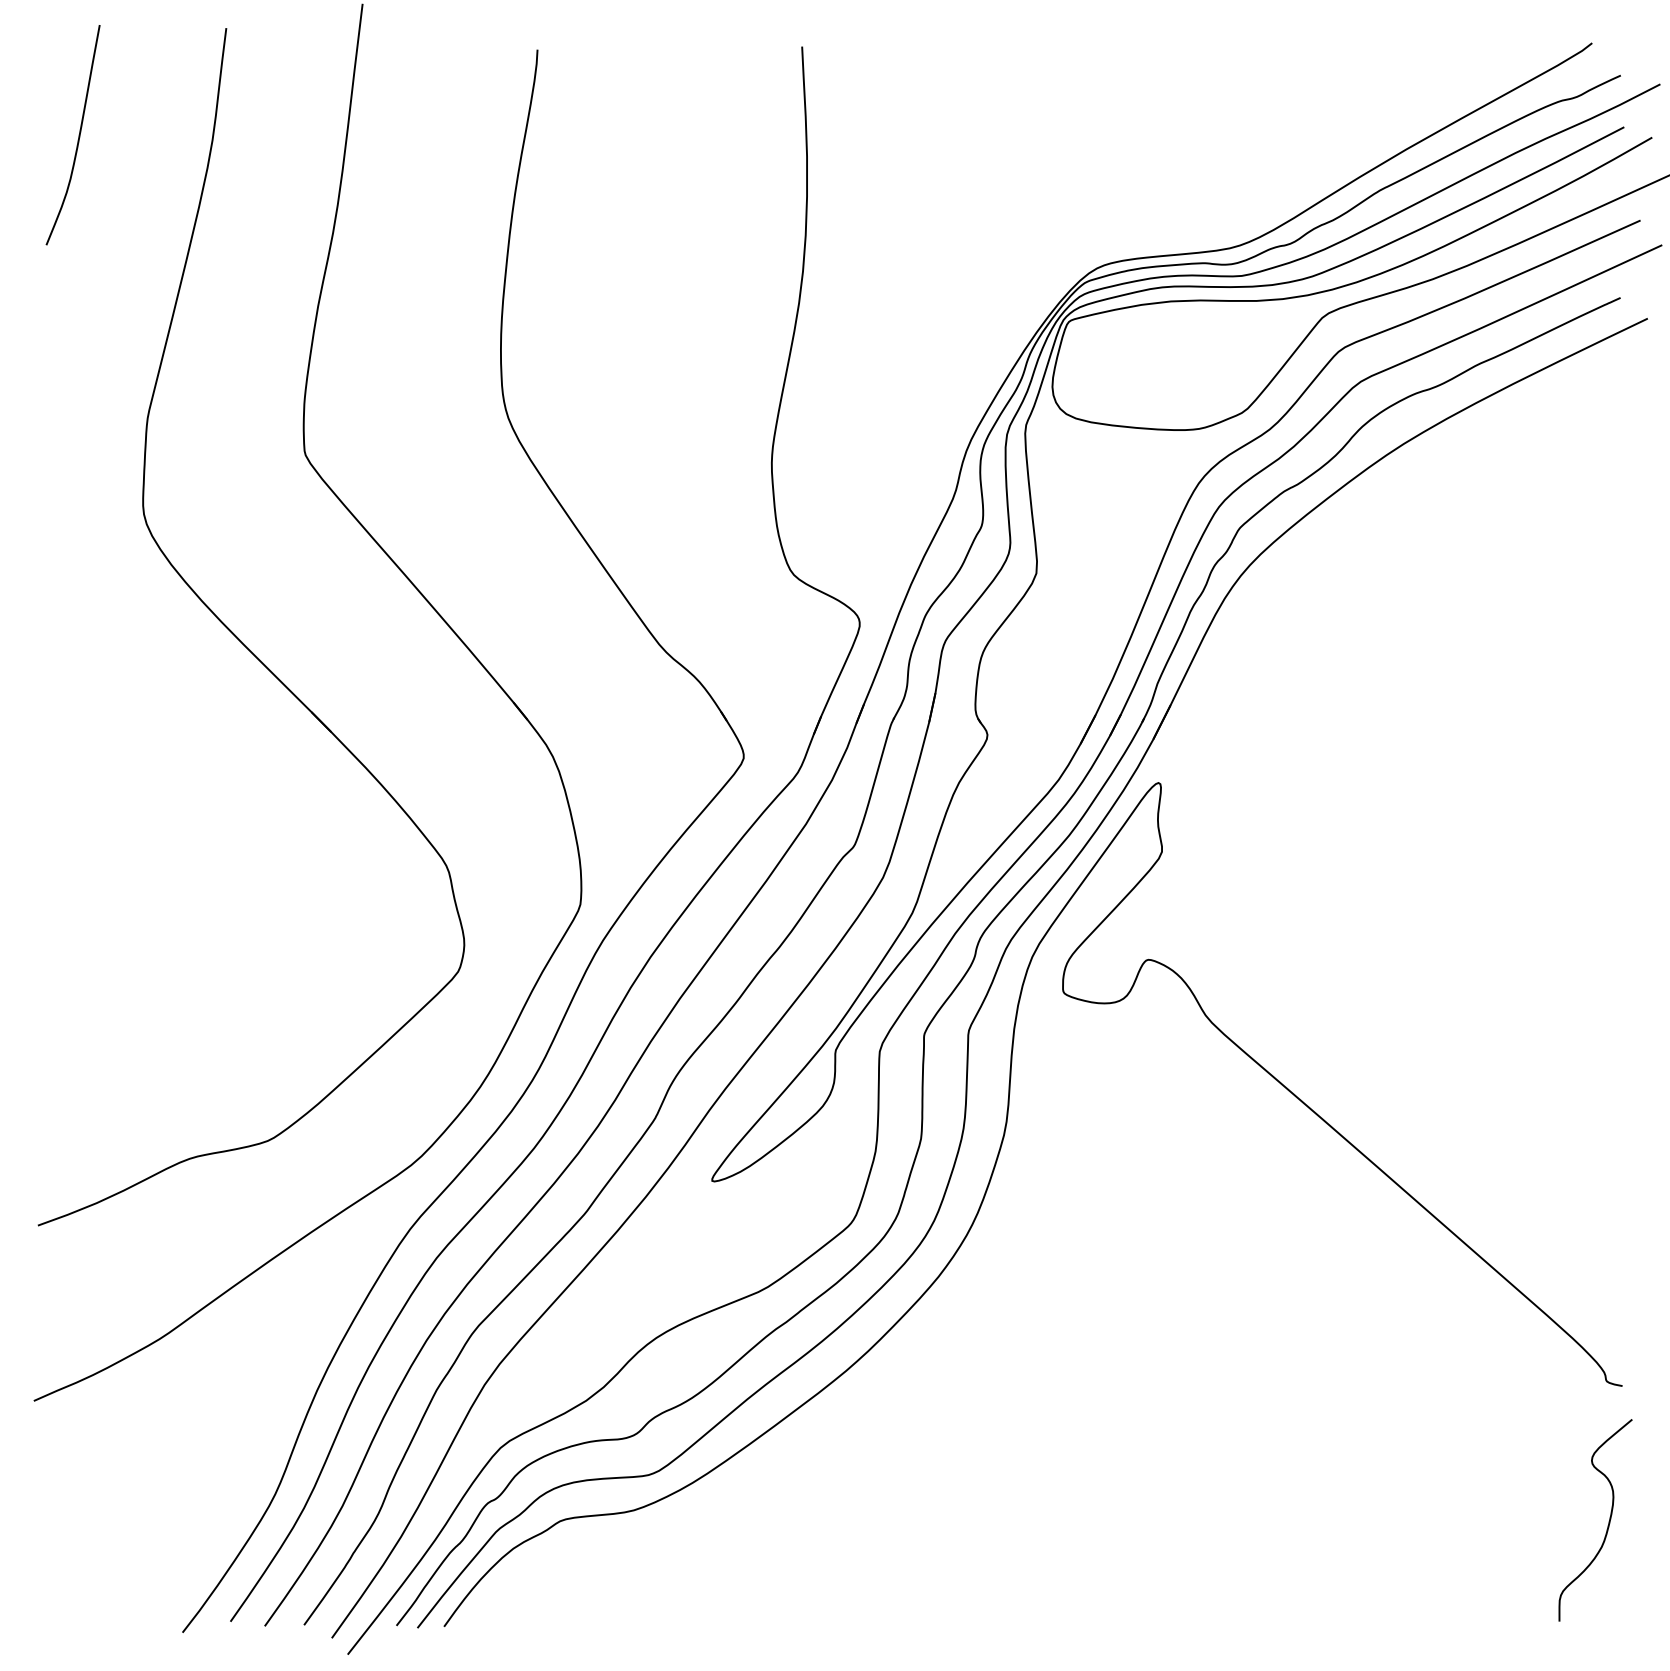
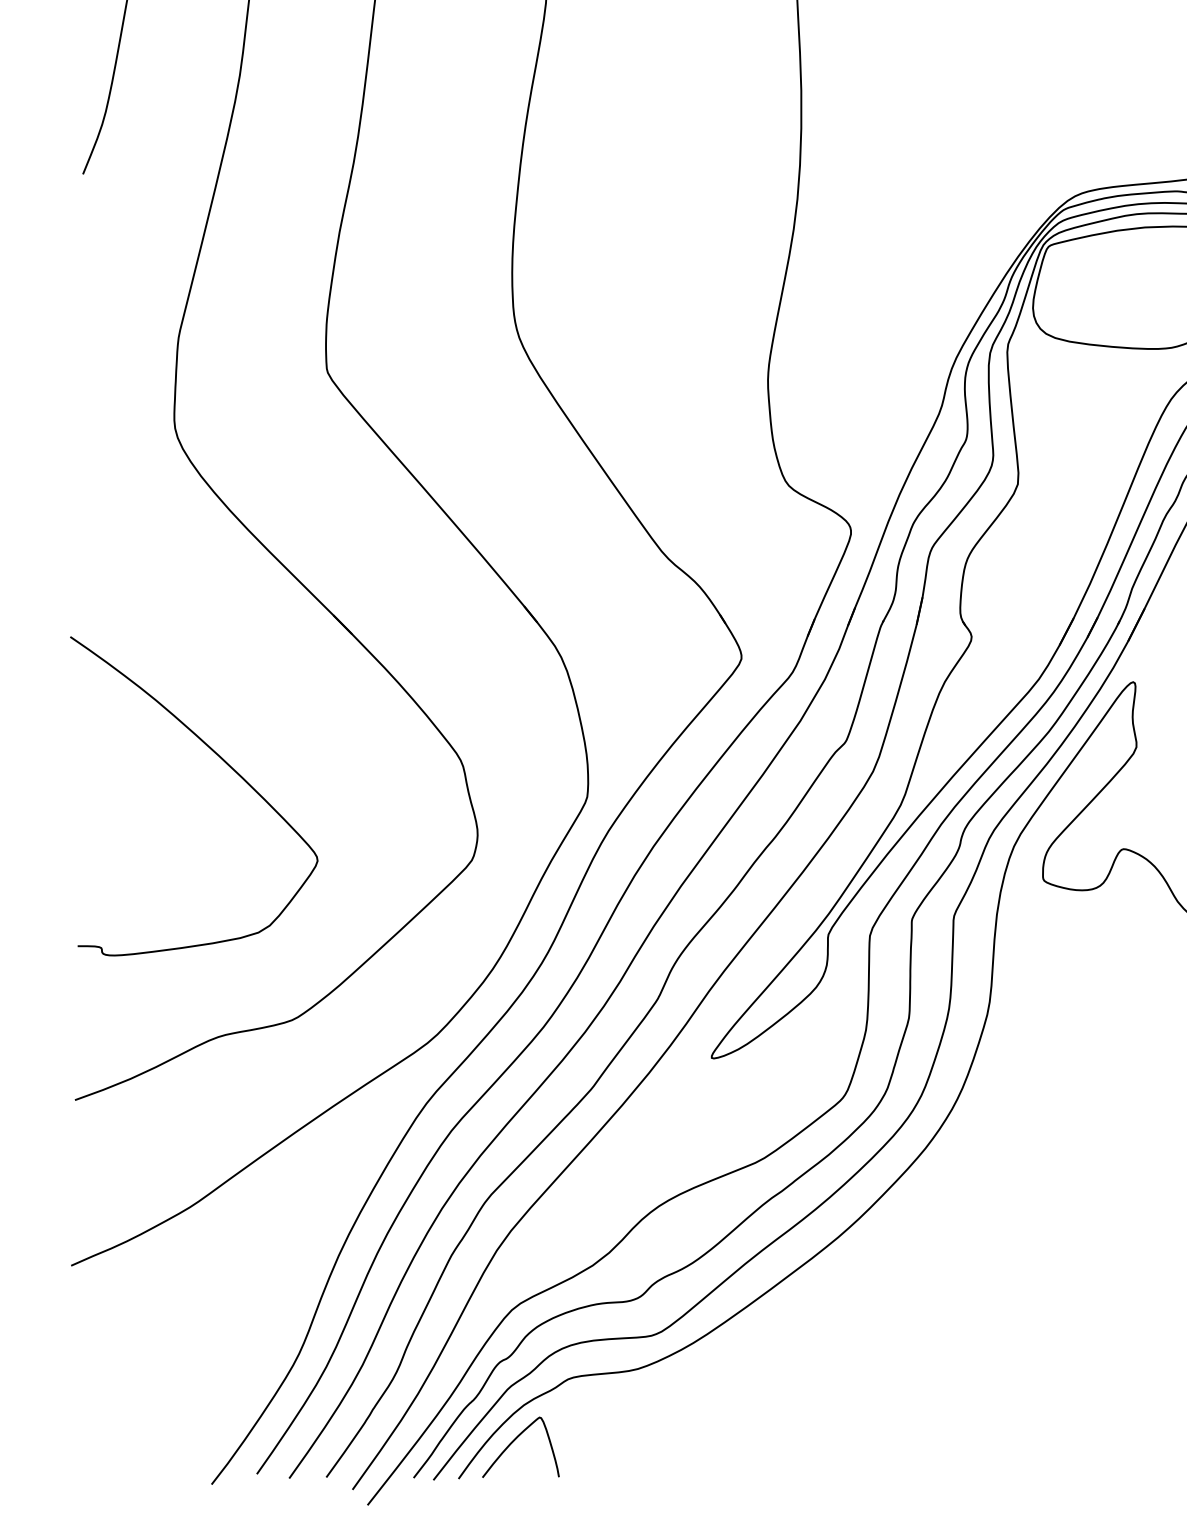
curve: (197, 869) -> (225, 763), added
curve: (504, 1585) -> (515, 1439), added

